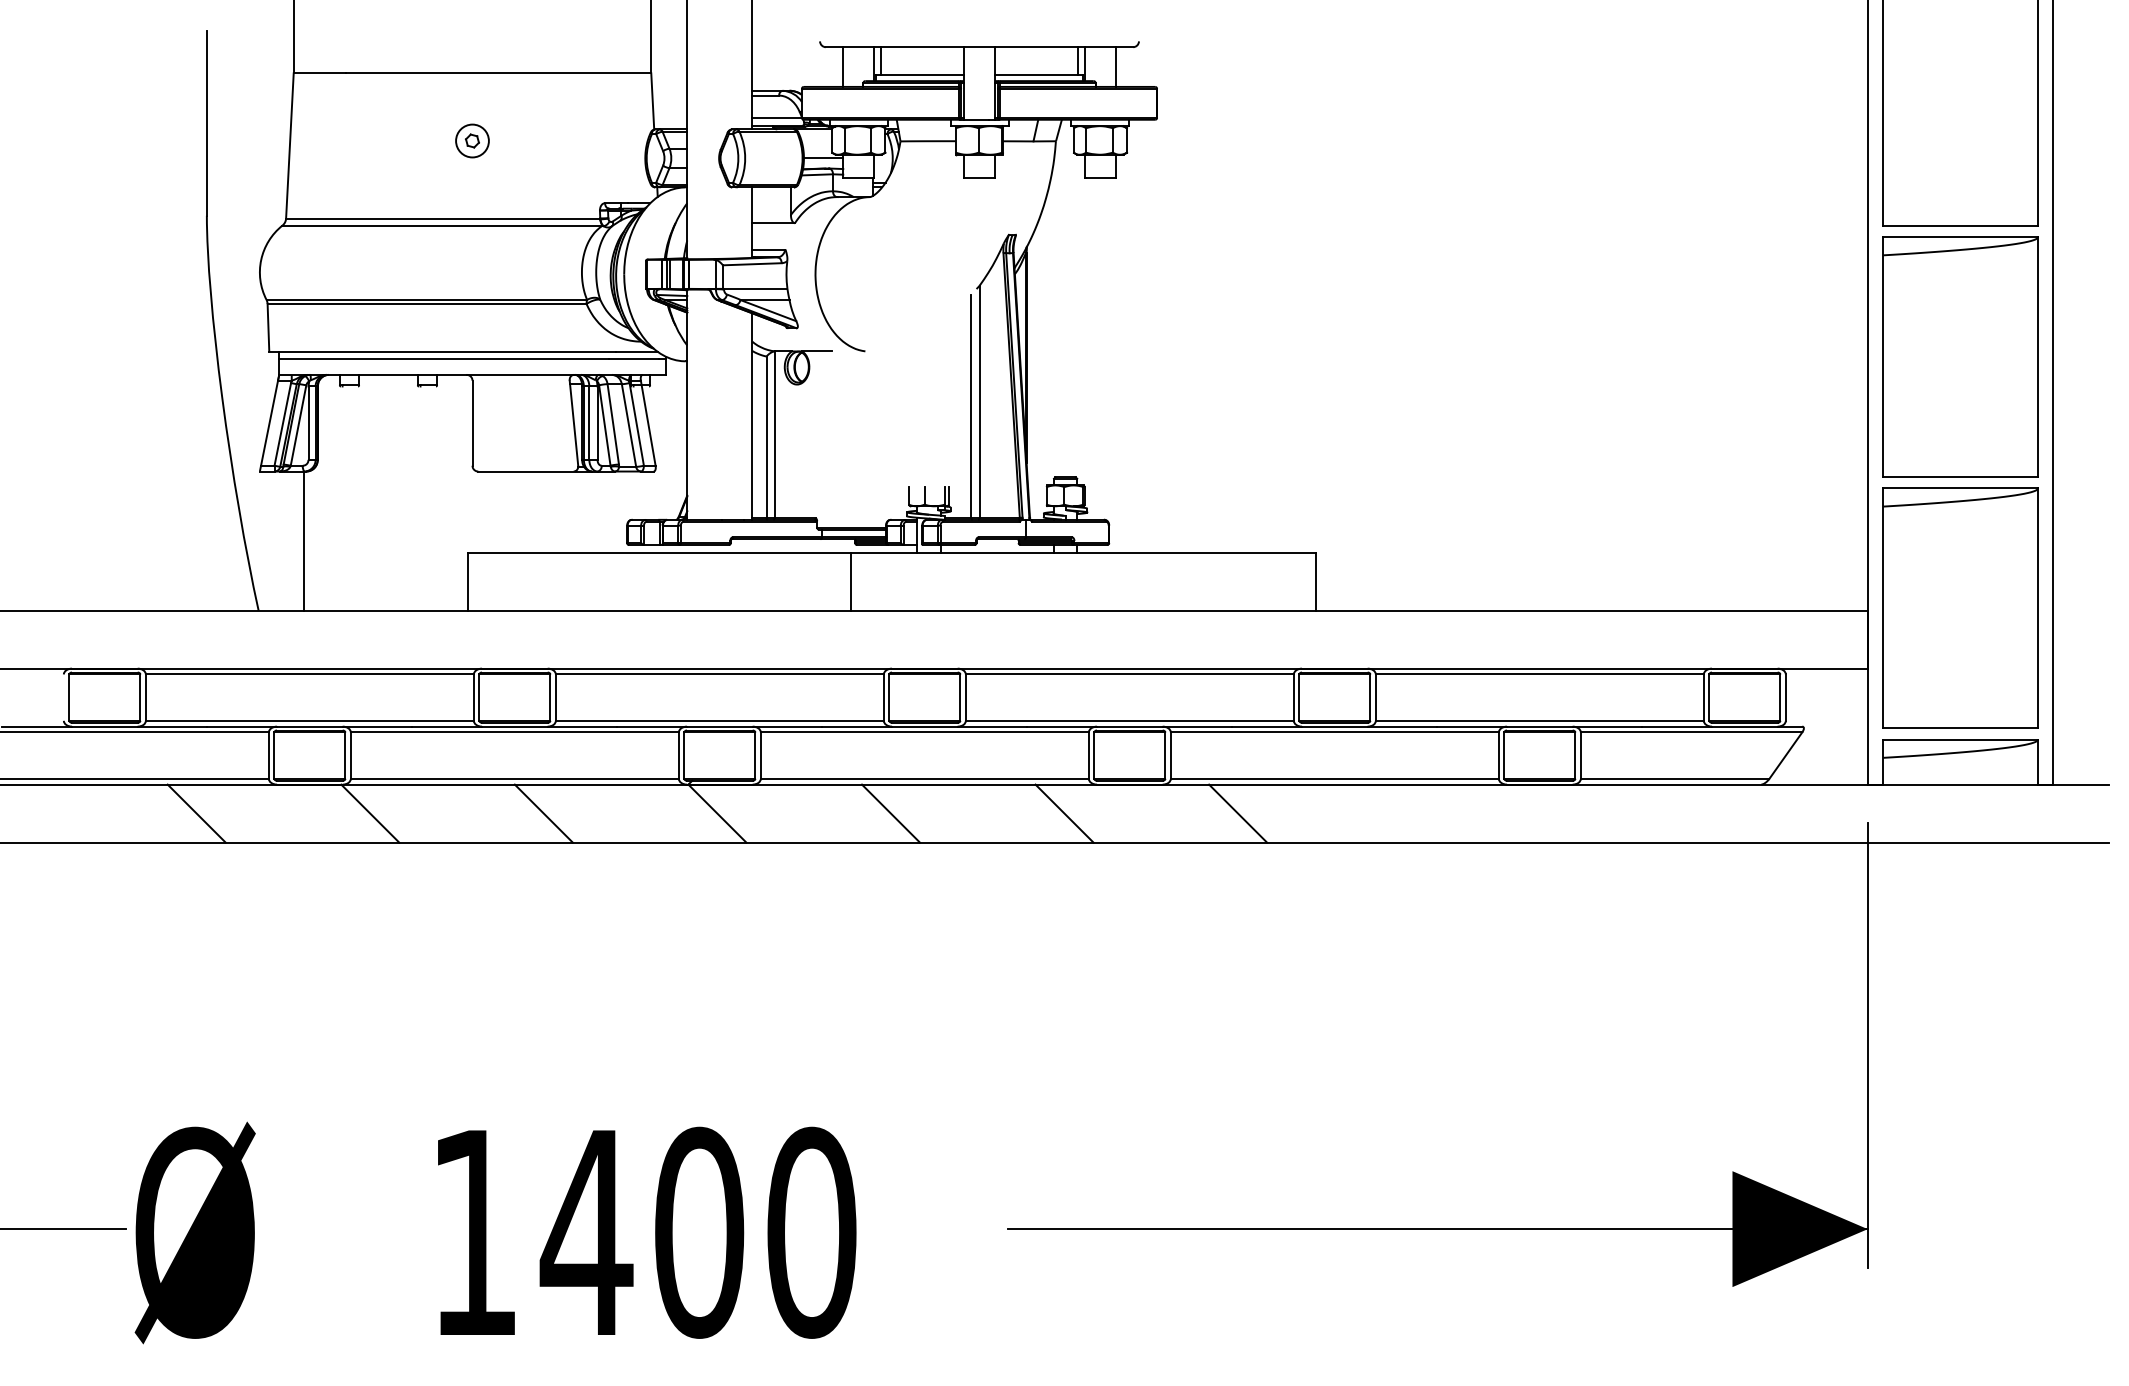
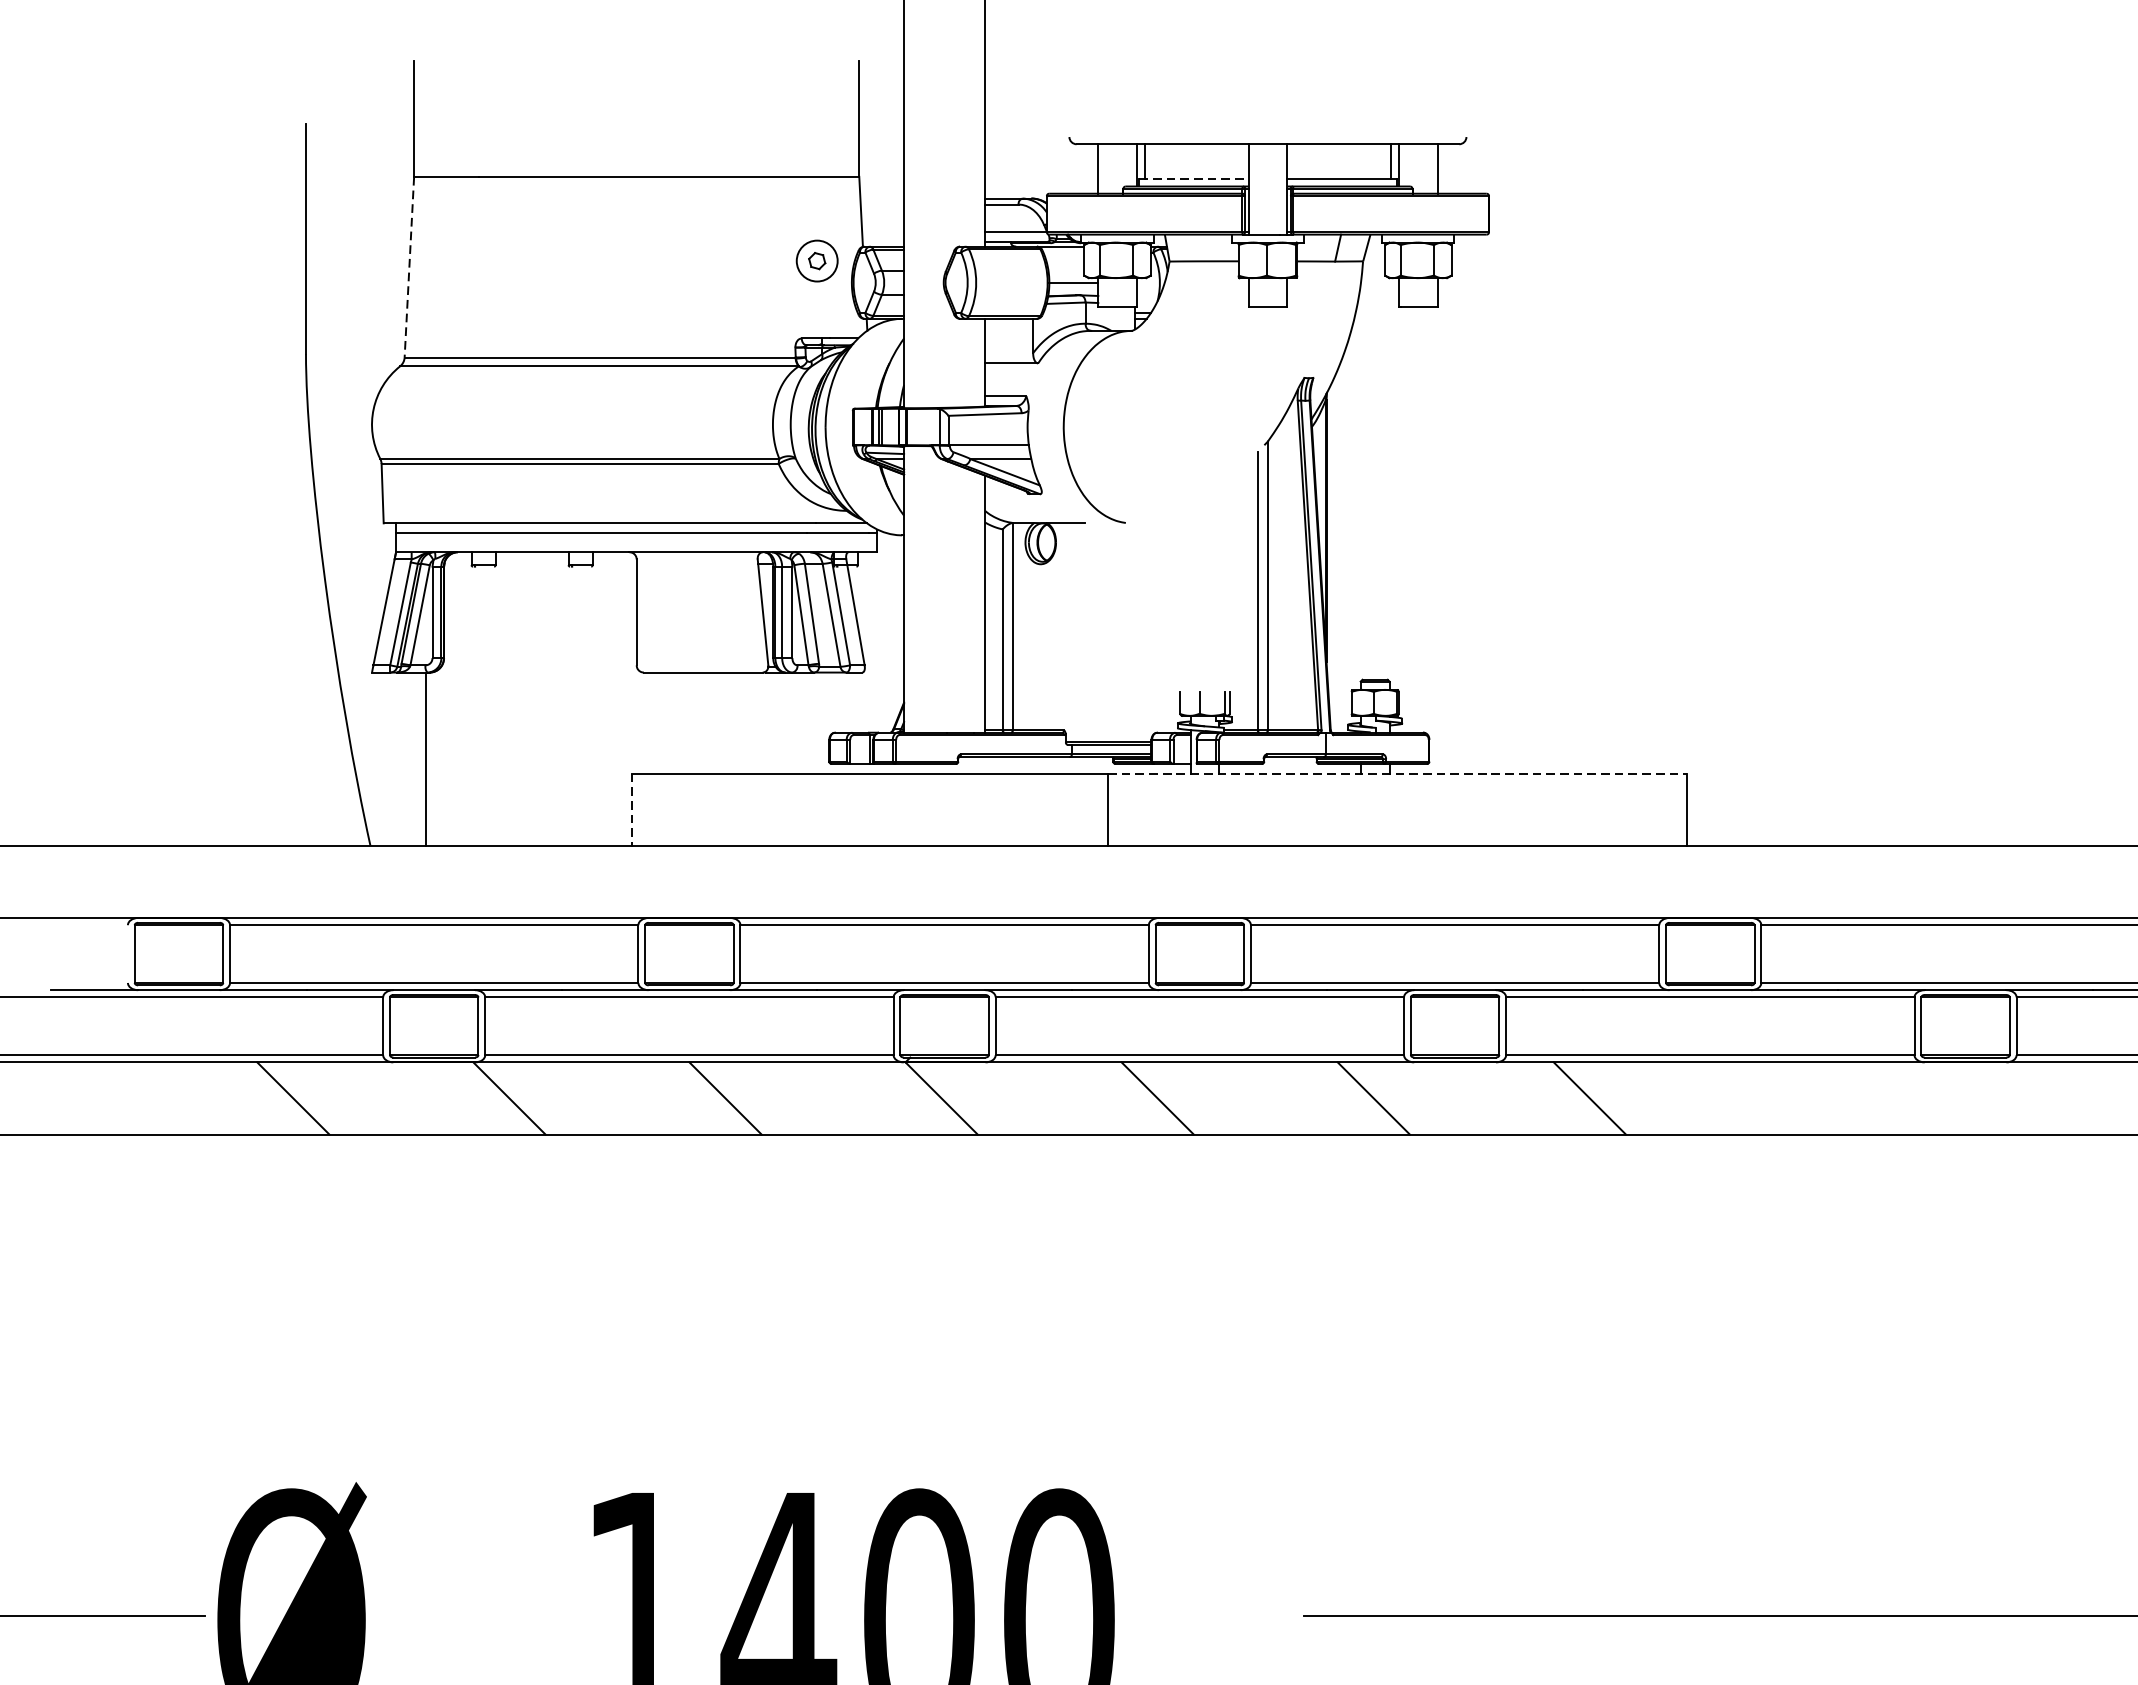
line: (920, 74) -> (1194, 178), solid -> dashed
part: (472, 140) -> (817, 260), moved
line: (289, 145) -> (408, 266), solid -> dashed
line: (1083, 552) -> (1397, 773), solid -> dashed
line: (468, 581) -> (631, 809), solid -> dashed

